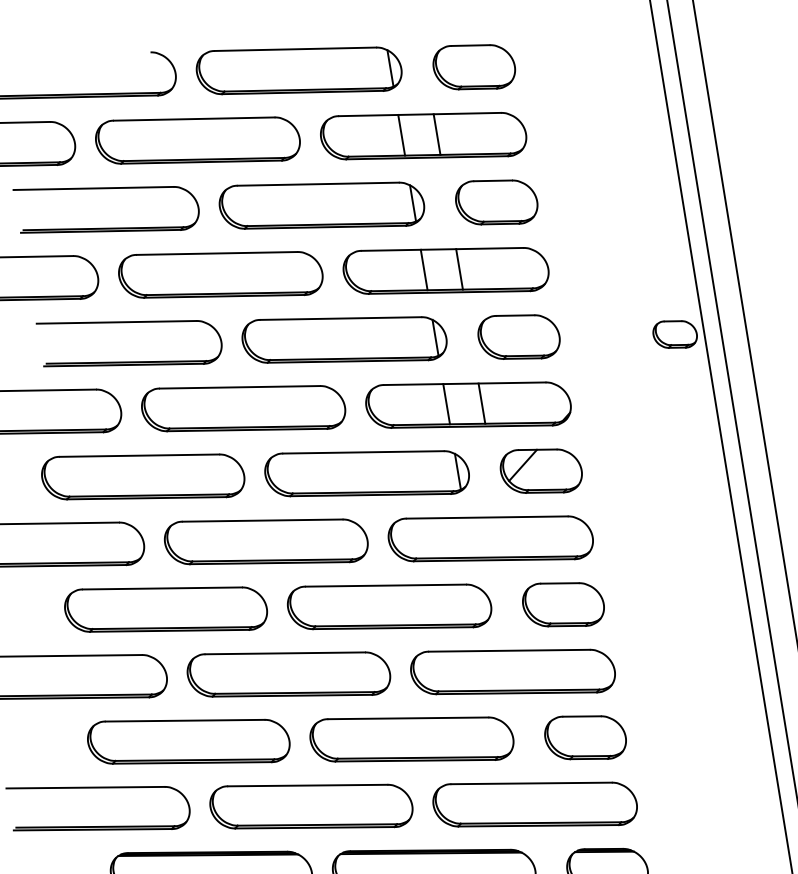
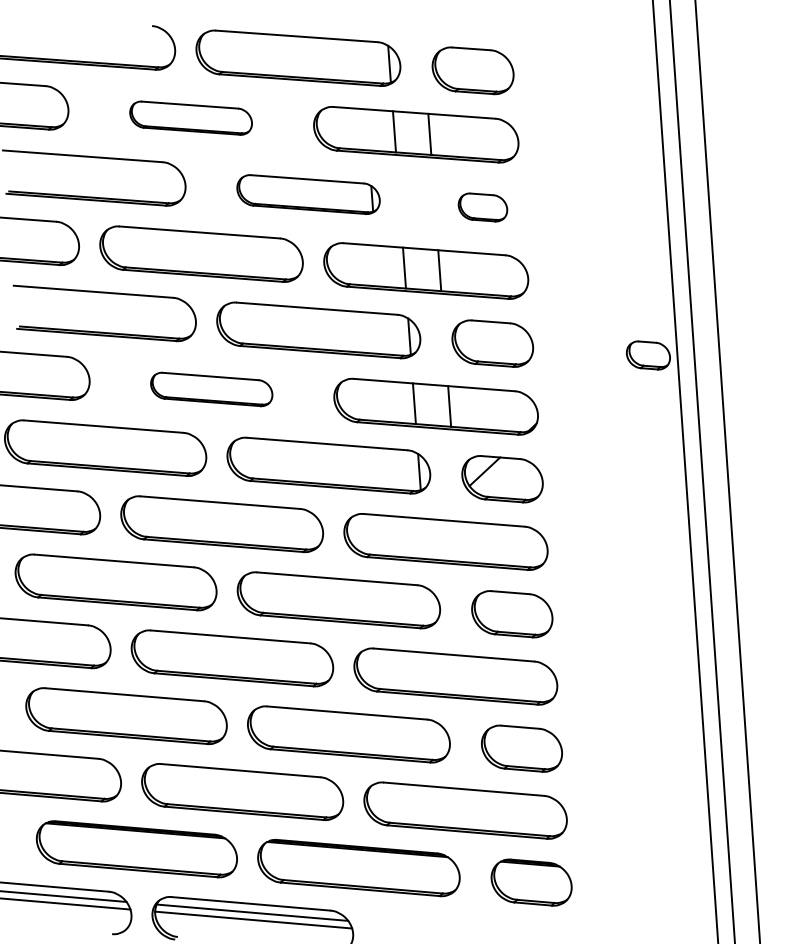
part: (197, 139) -> (190, 117), size x0.6
part: (496, 202) -> (482, 207), size x0.6
part: (321, 205) -> (308, 194), size x0.7
part: (243, 408) -> (211, 389), size x0.6

